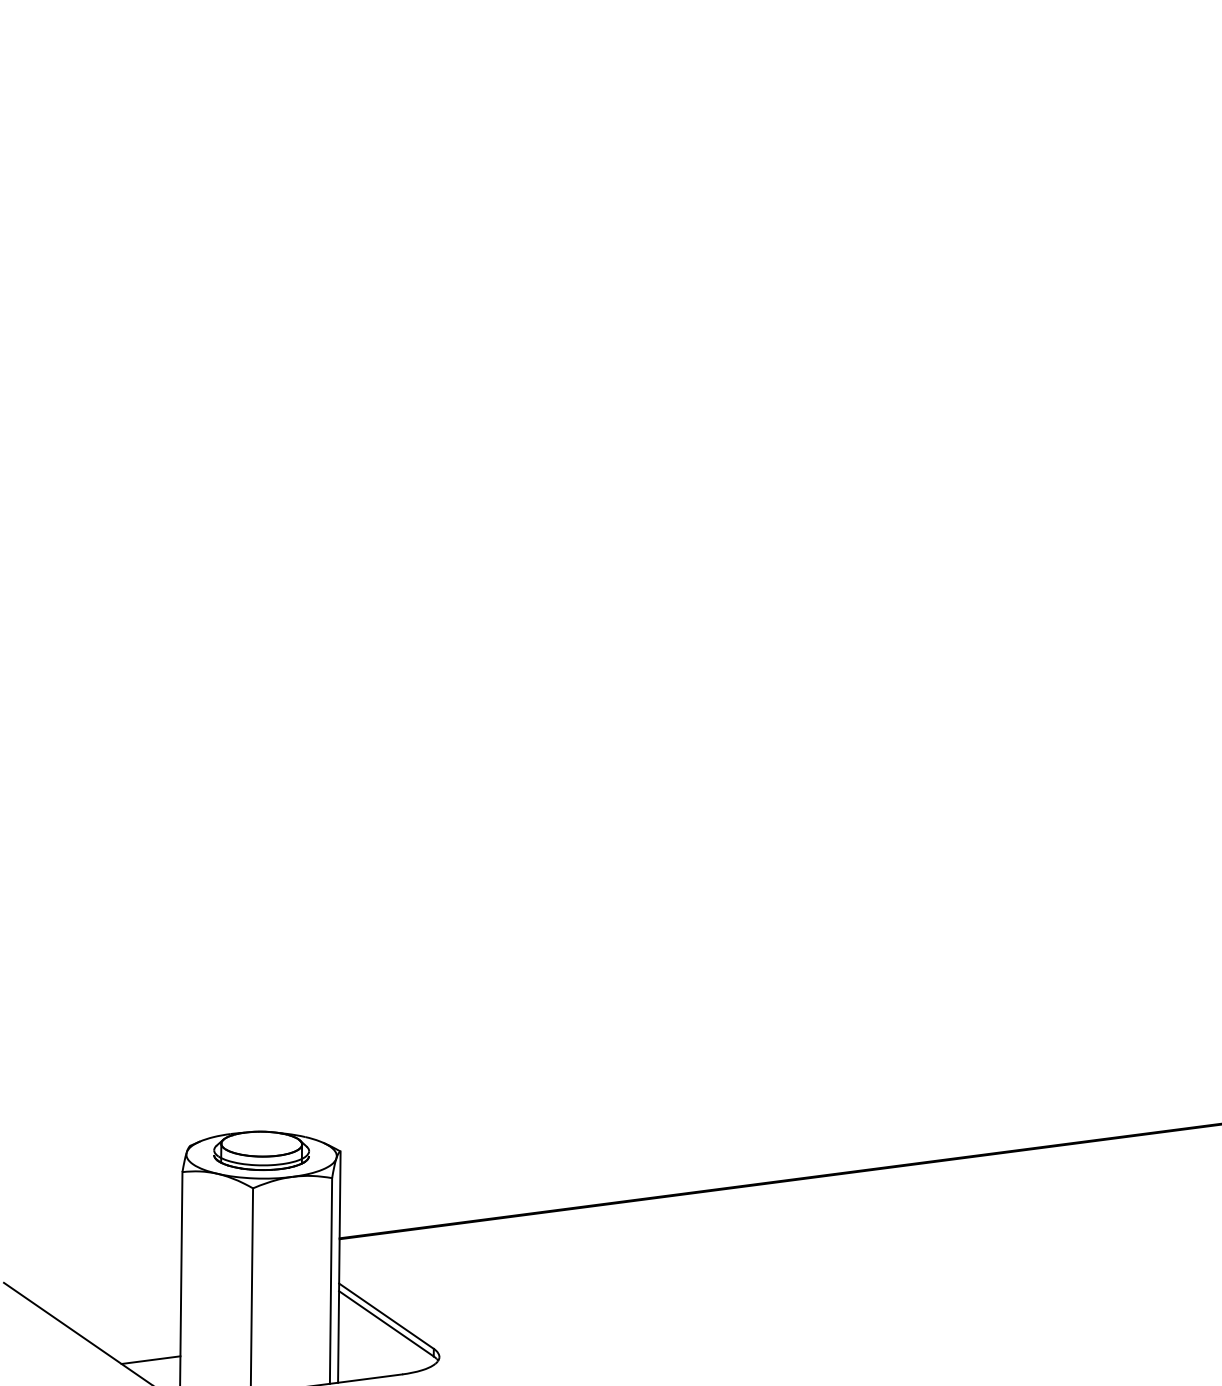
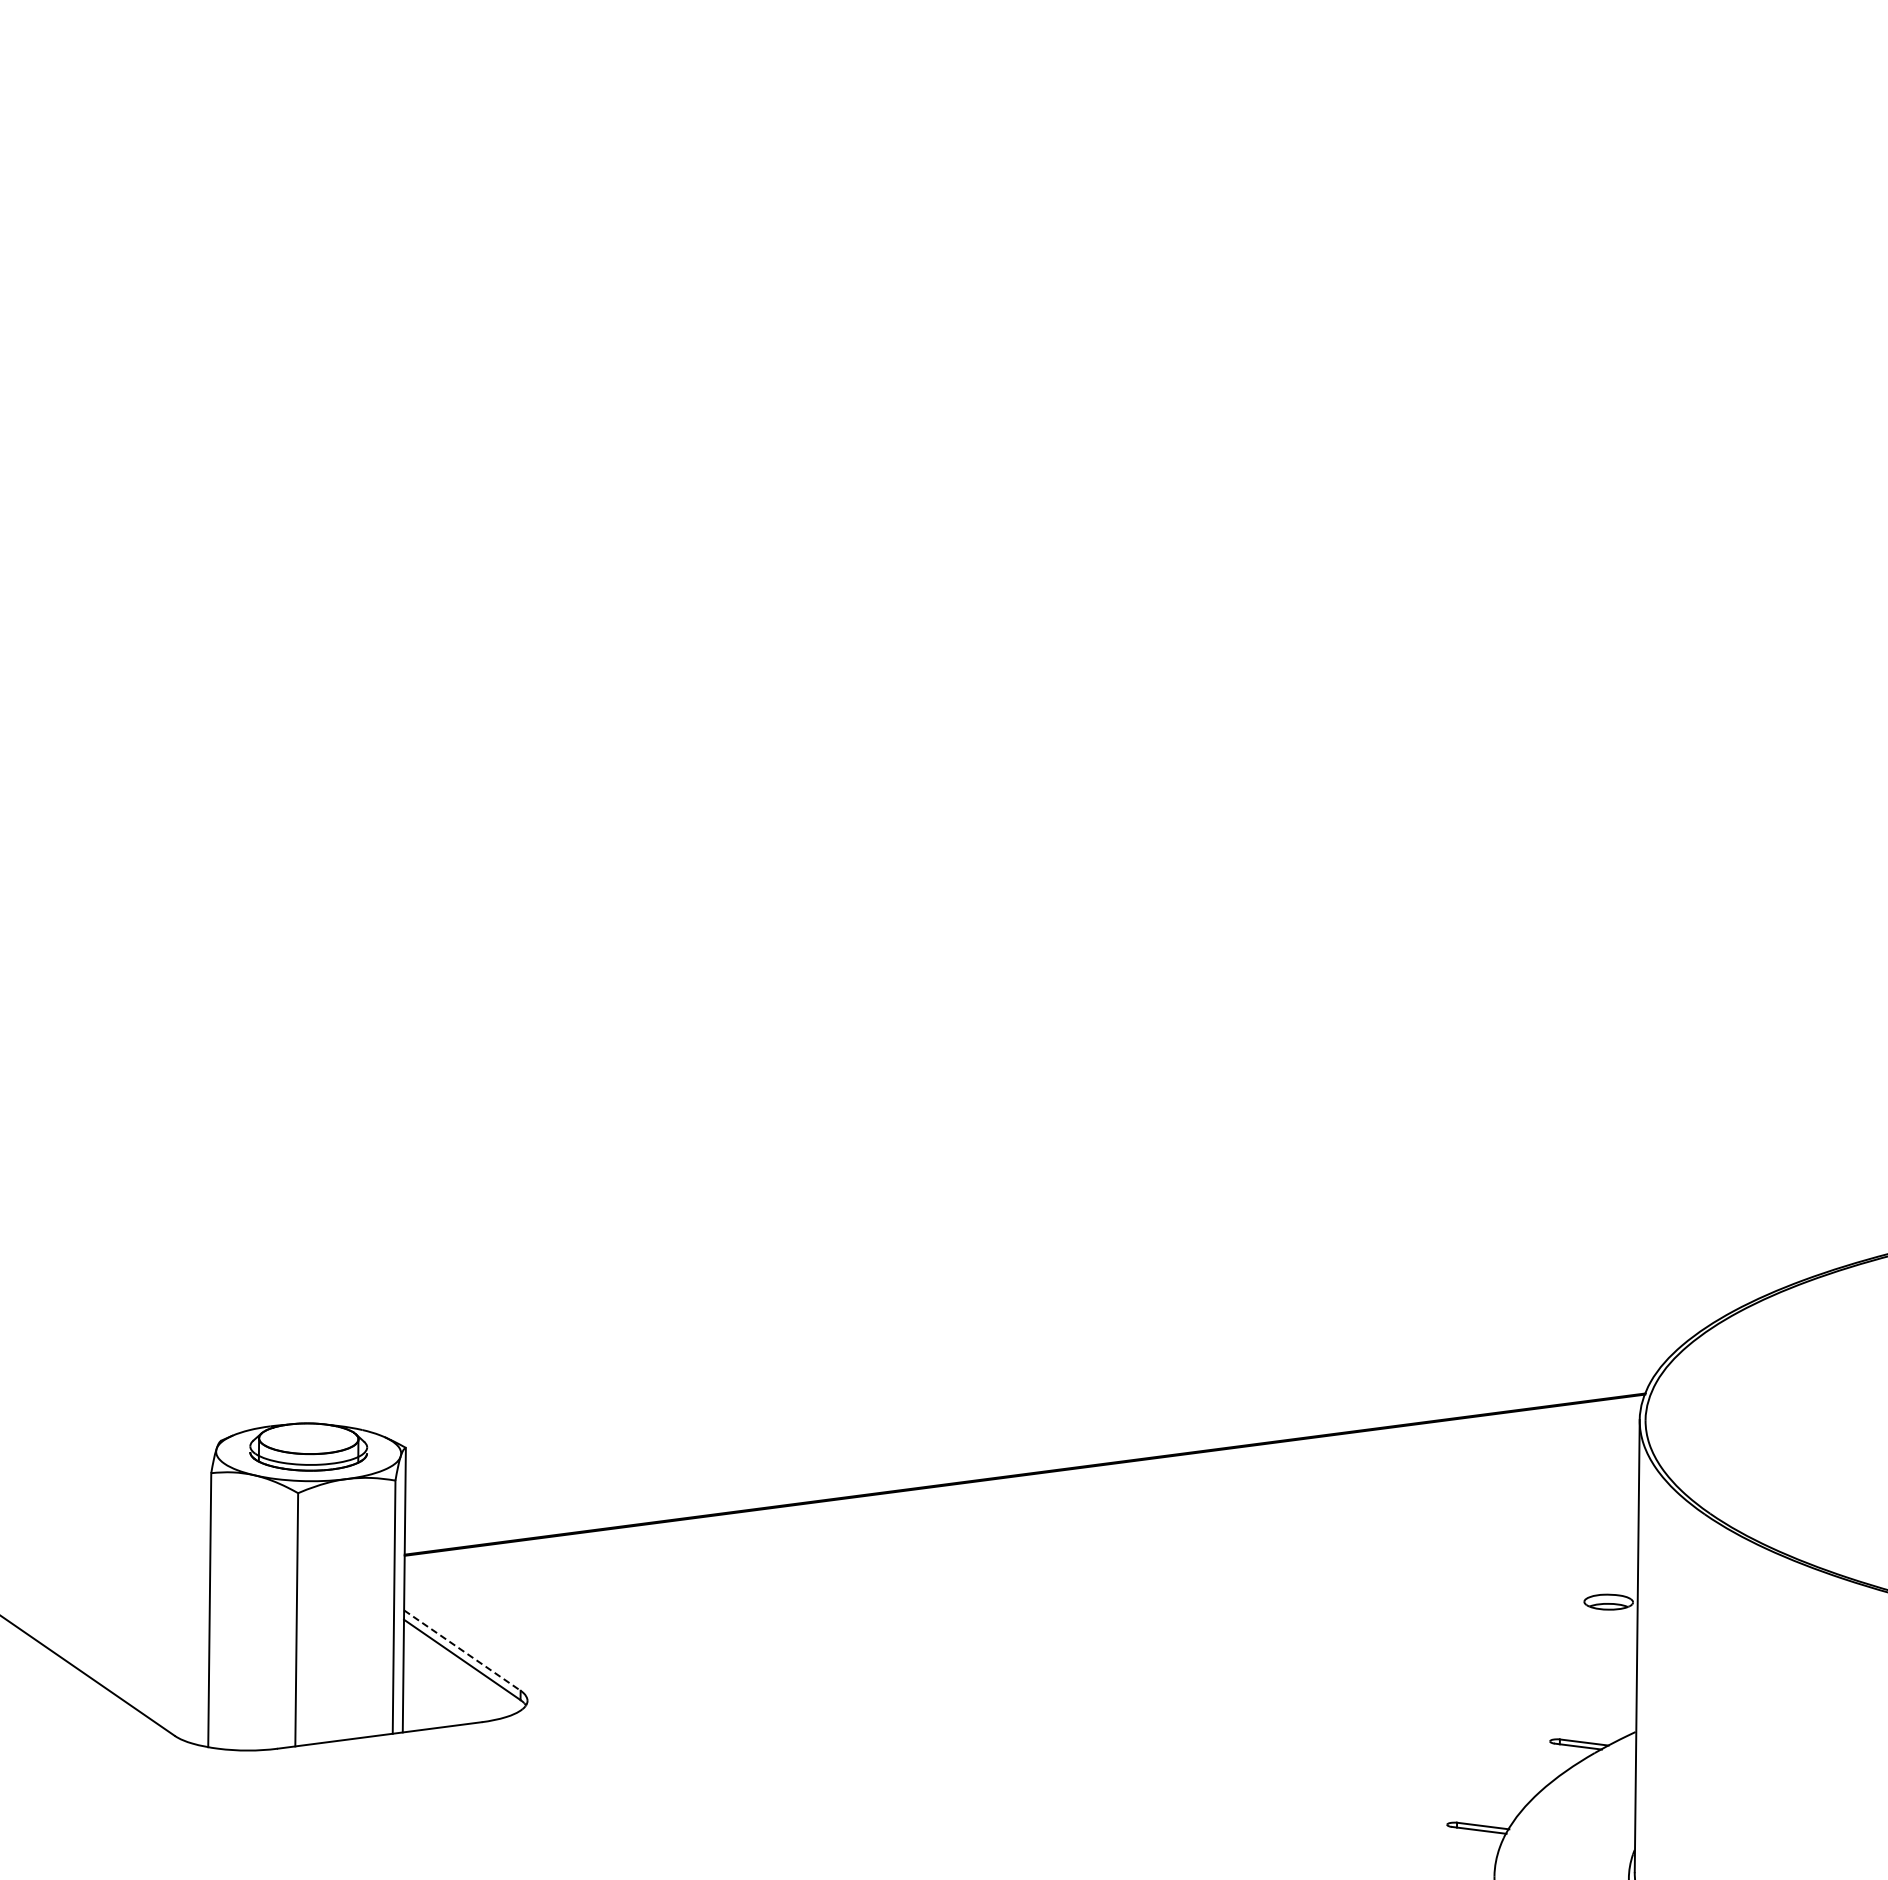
line: (386, 1316) -> (462, 1650), solid -> dashed
line: (150, 1360) -> (172, 1704), removed

